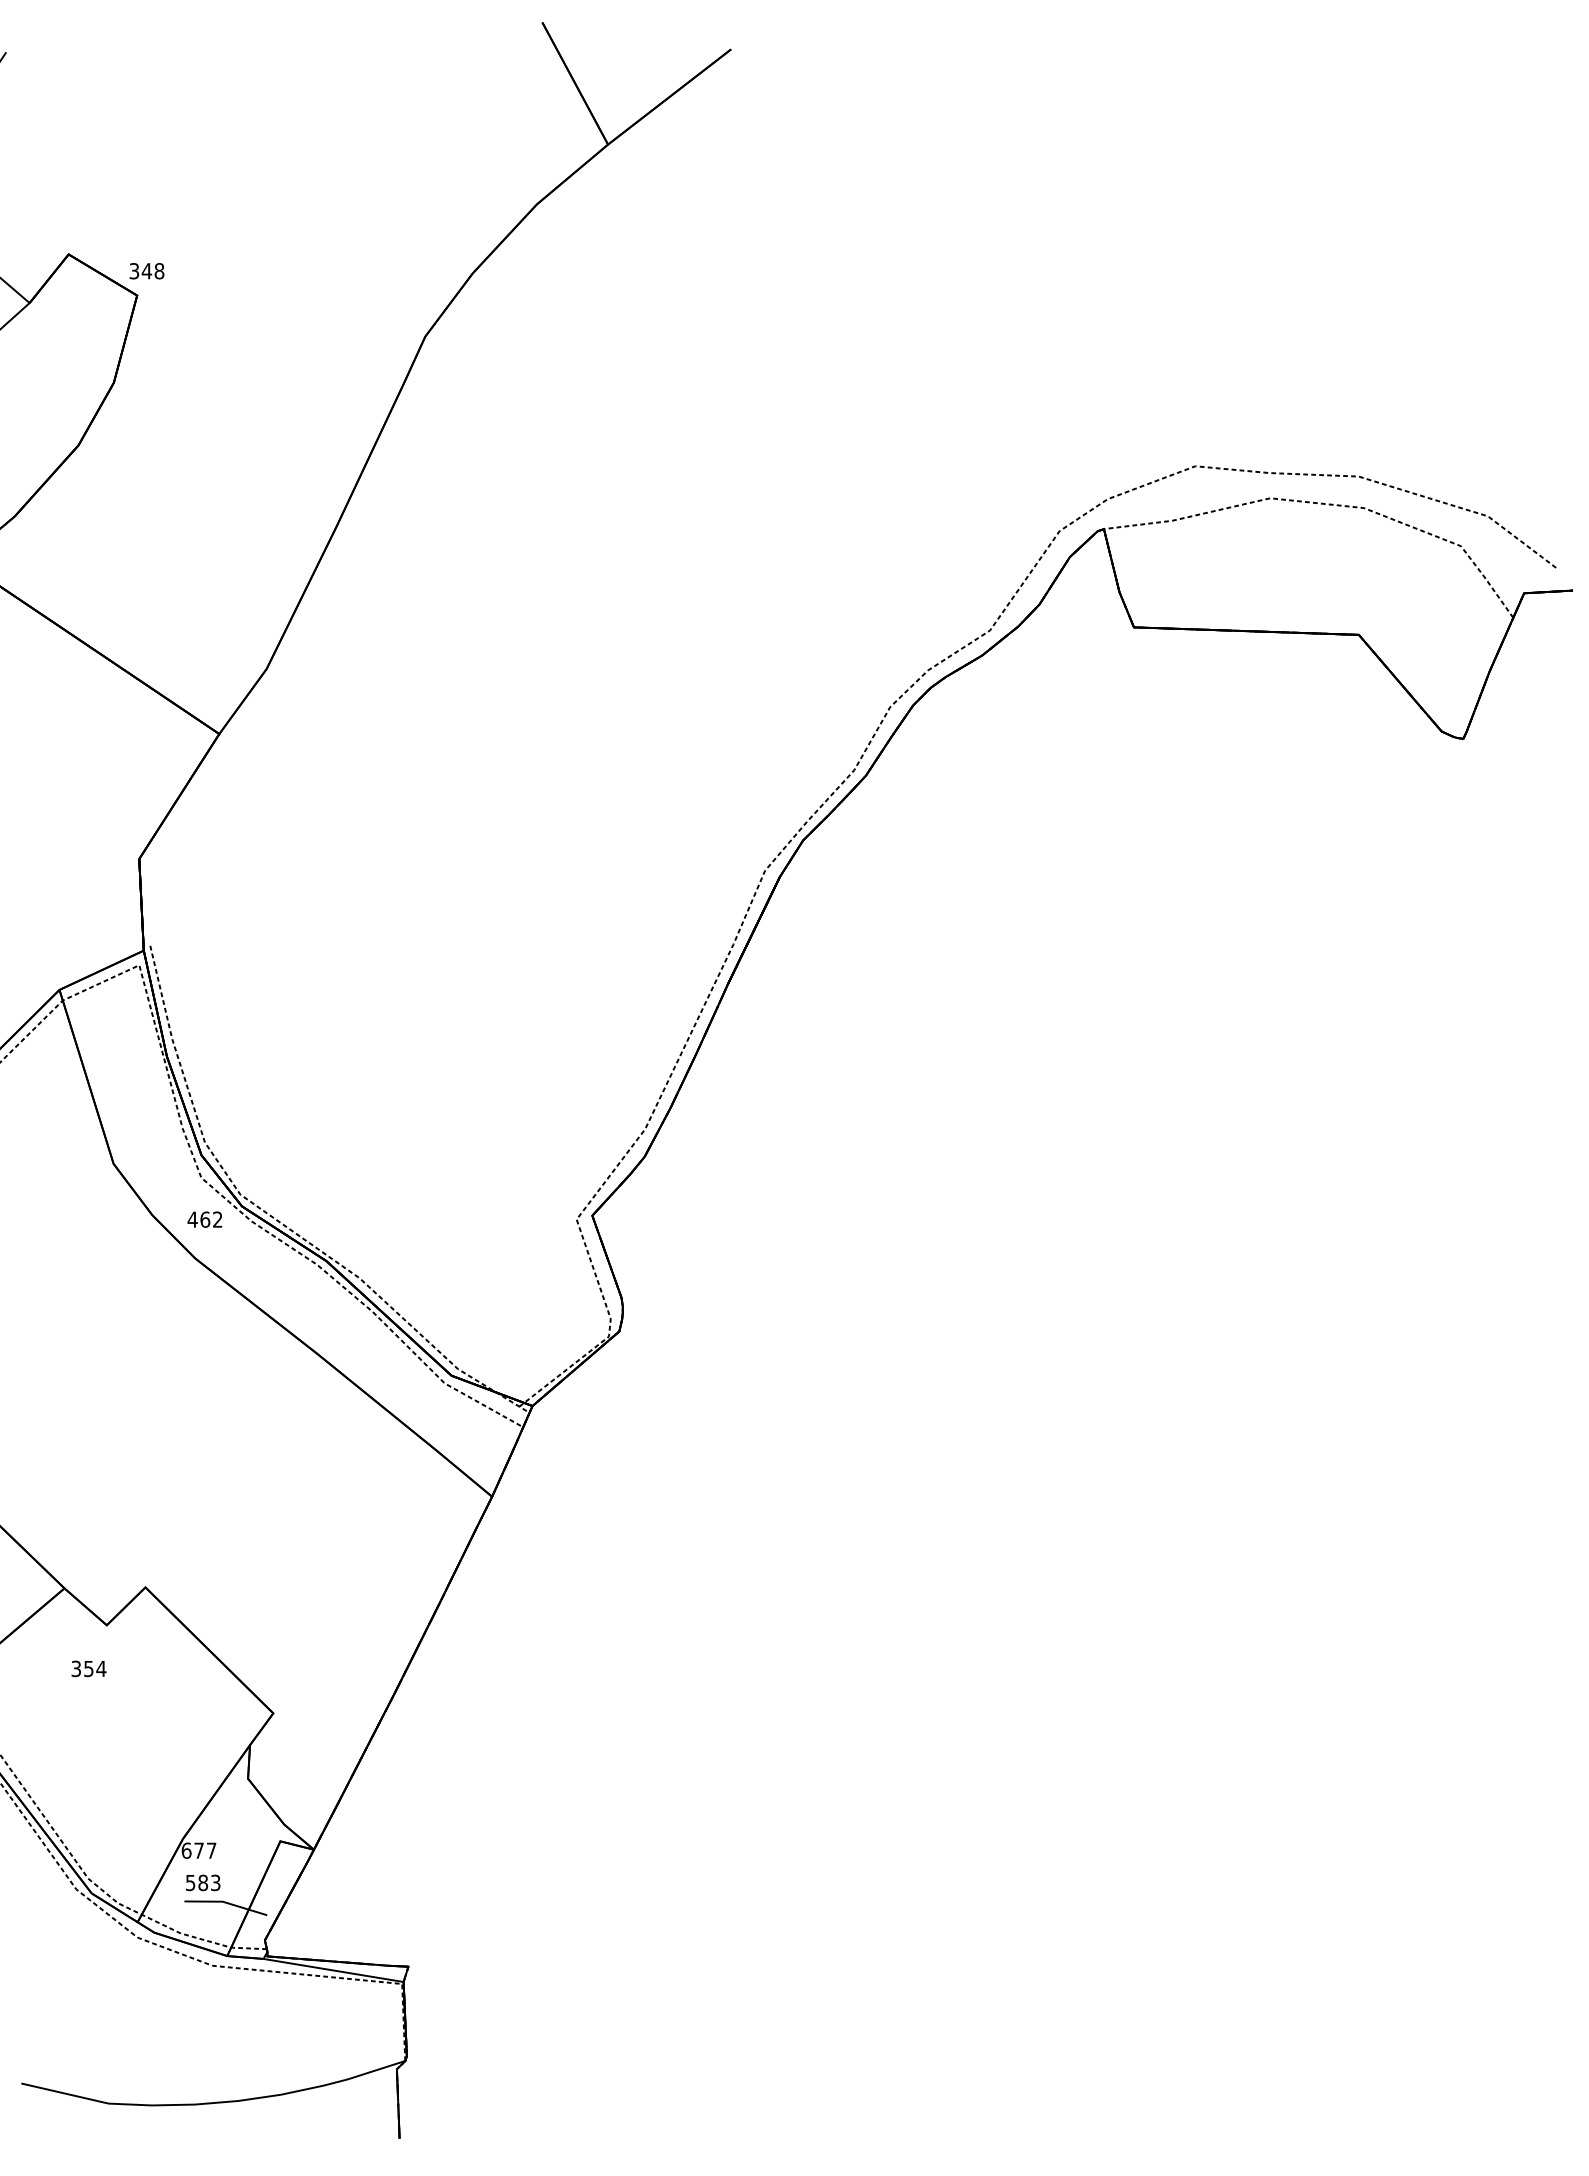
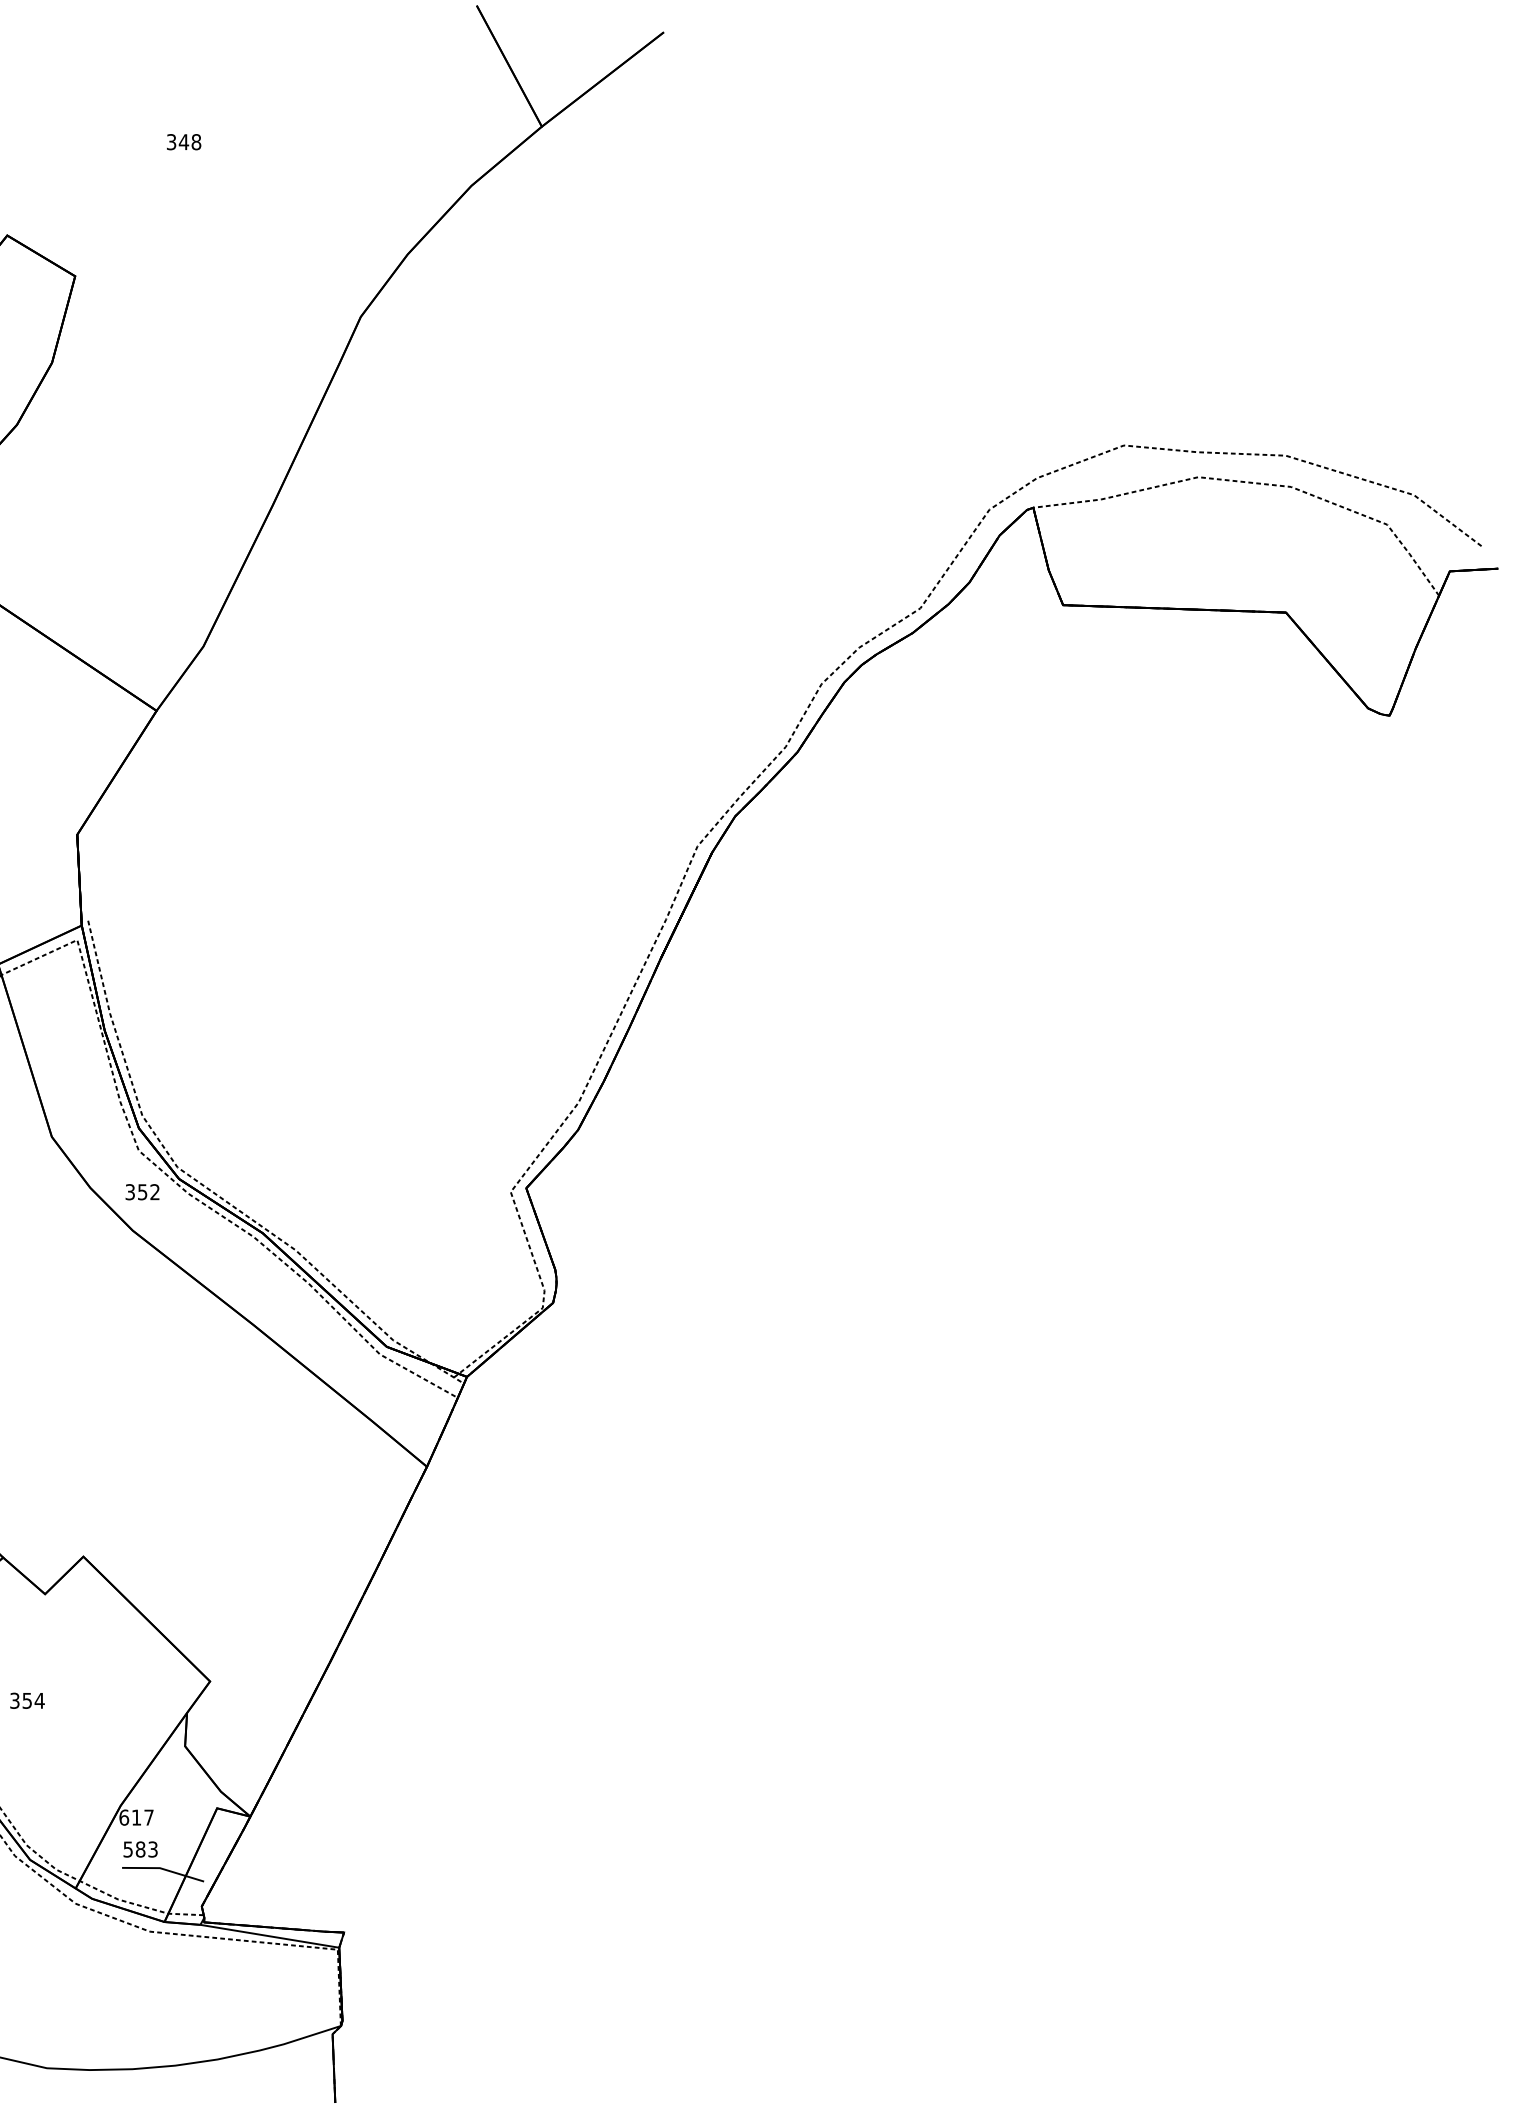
text: (146, 271) -> (183, 142), moved
text: (198, 1219) -> (135, 1192), 462 -> 352
text: (88, 1668) -> (26, 1700), moved
text: (198, 1850) -> (135, 1817), 677 -> 617

